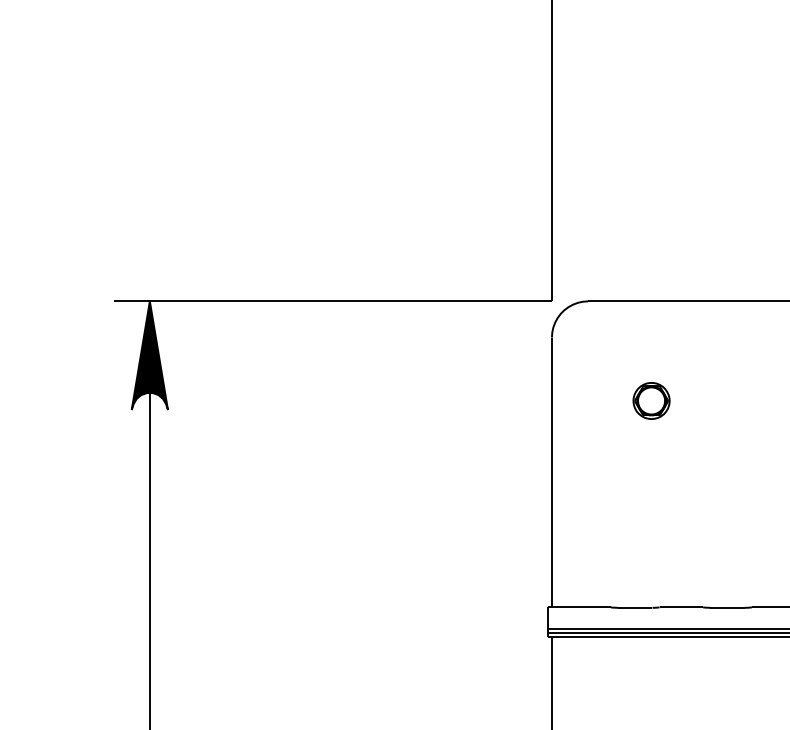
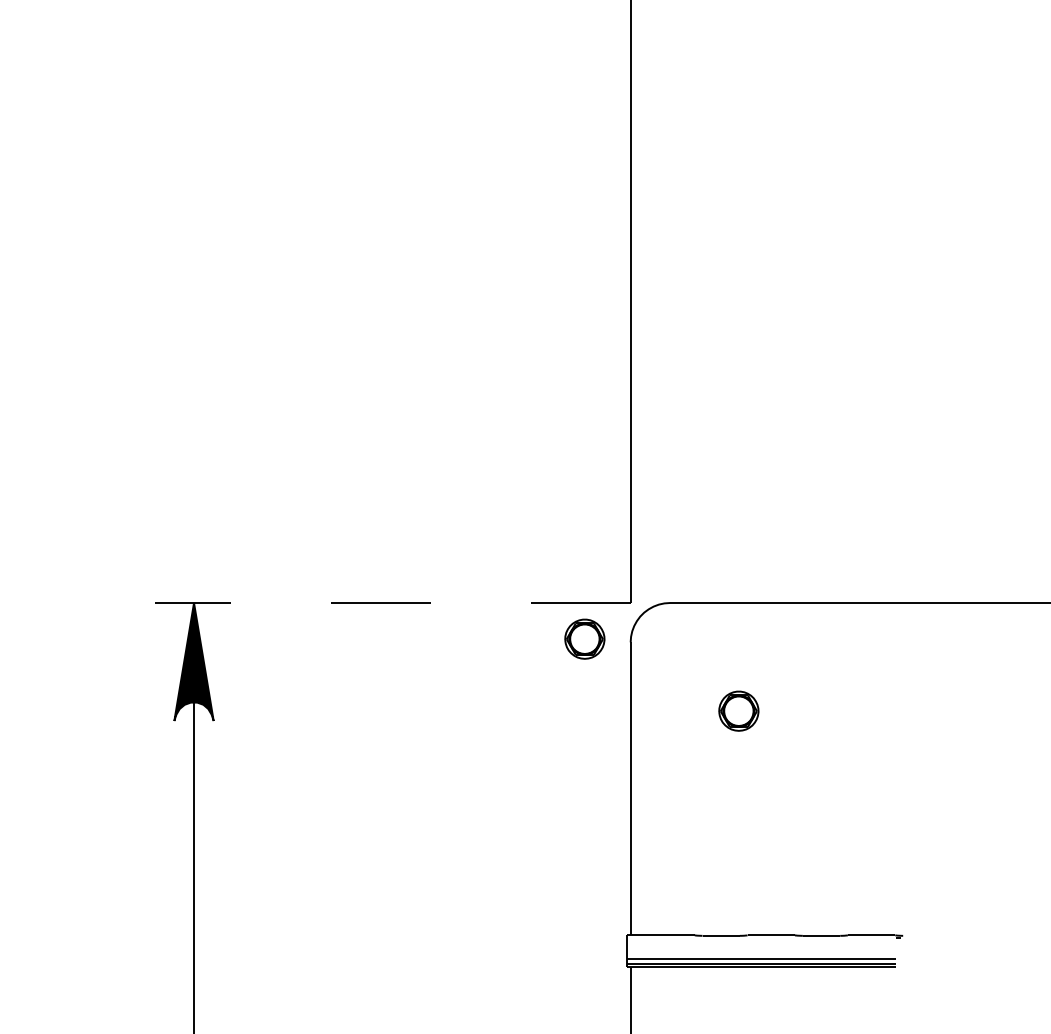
line: (332, 301) -> (392, 603), solid -> dashed
part: (509, 334) -> (584, 638), added

